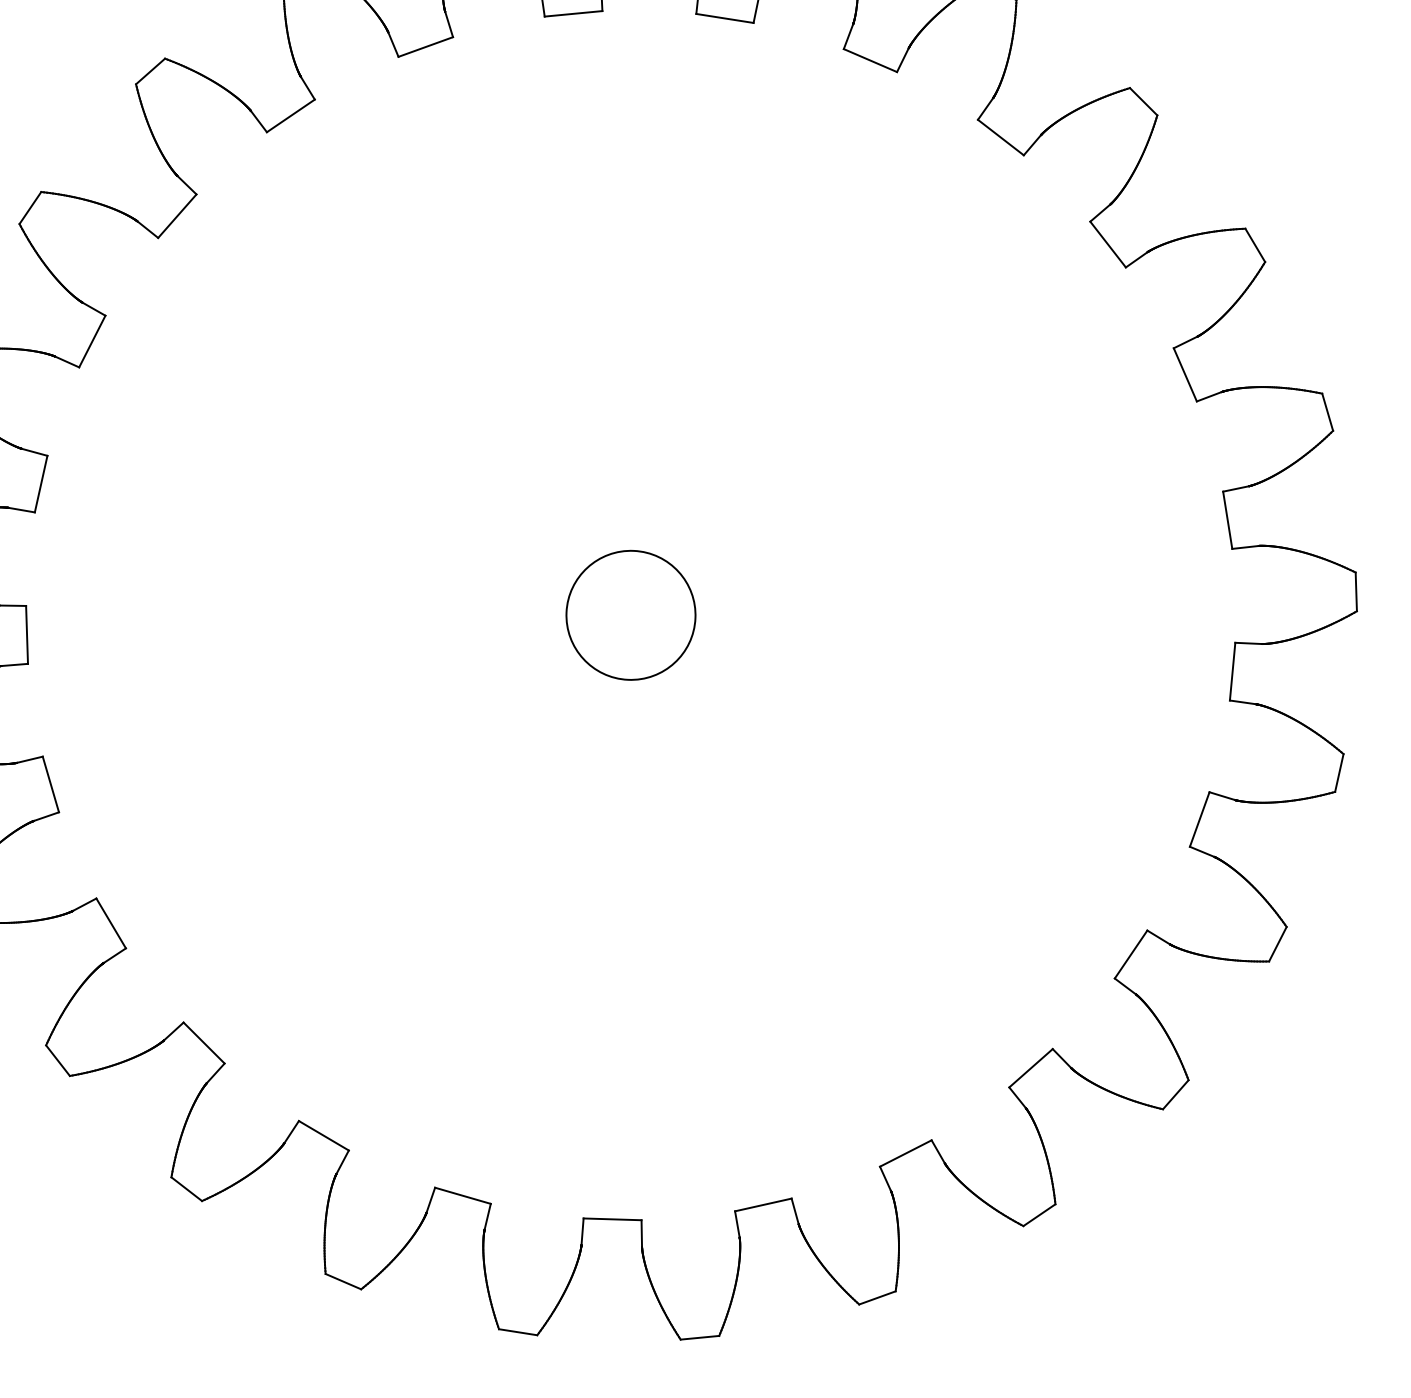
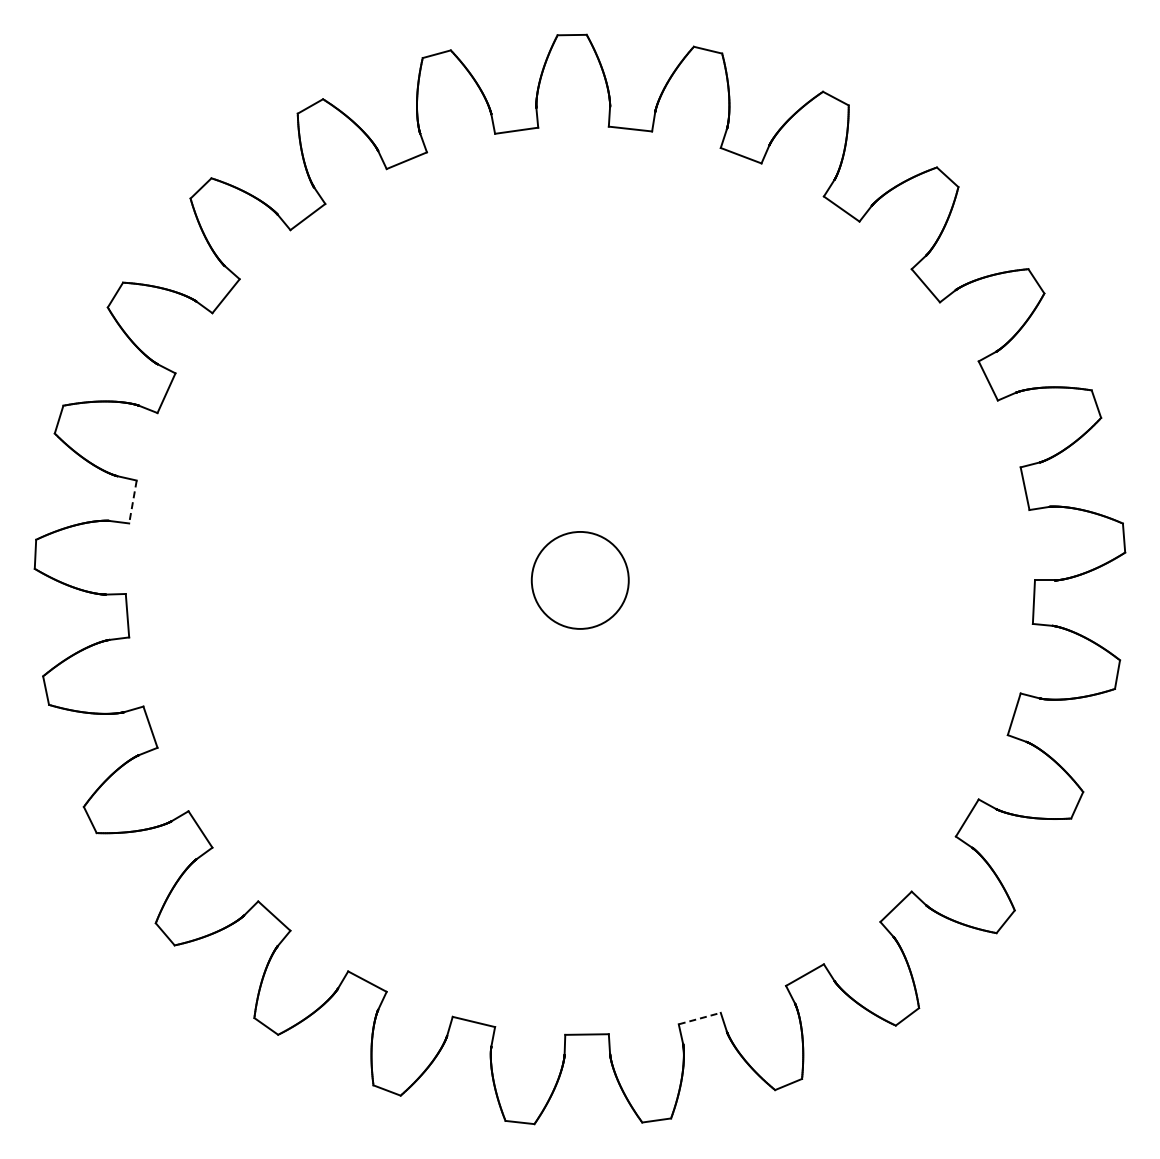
line: (40, 484) -> (132, 502), solid -> dashed
line: (763, 1204) -> (699, 1018), solid -> dashed

